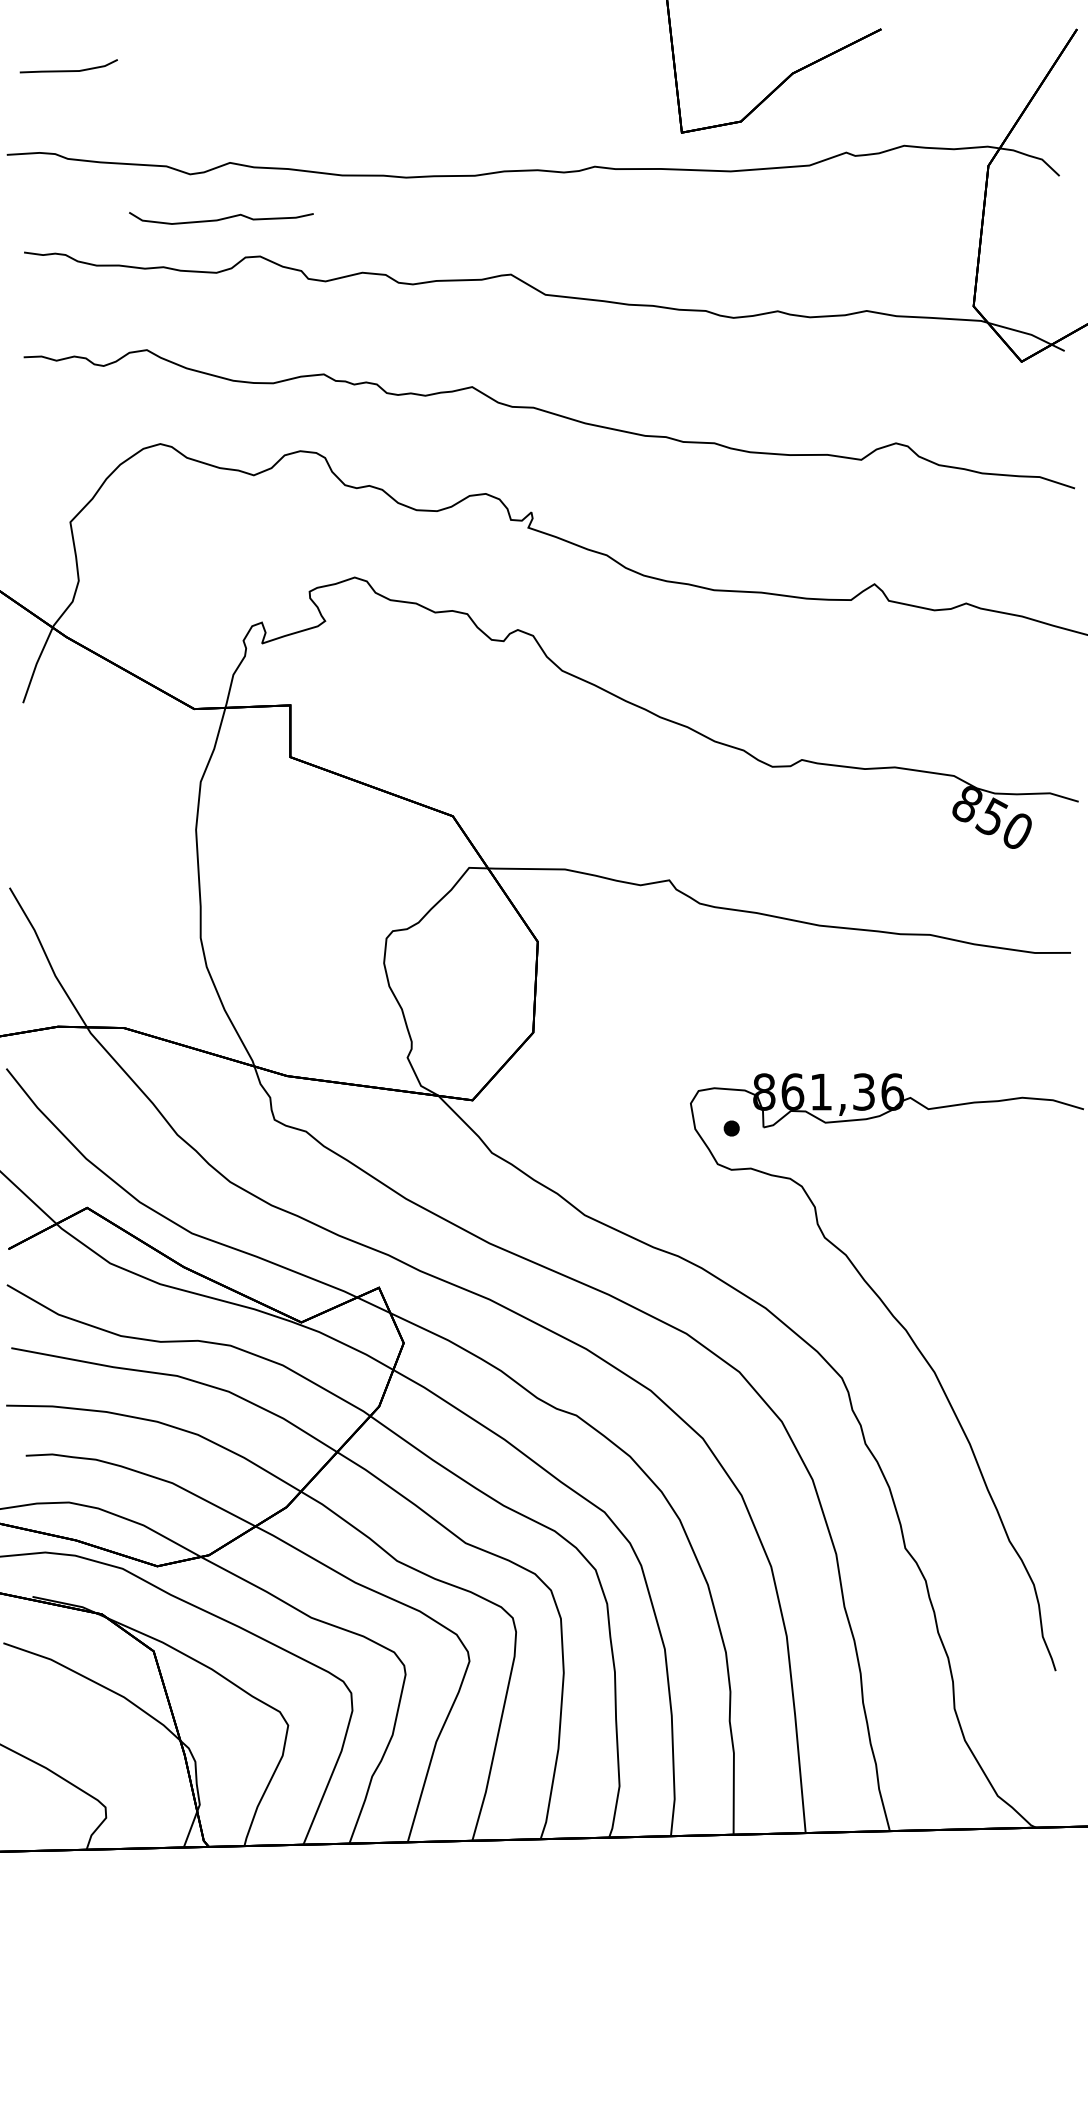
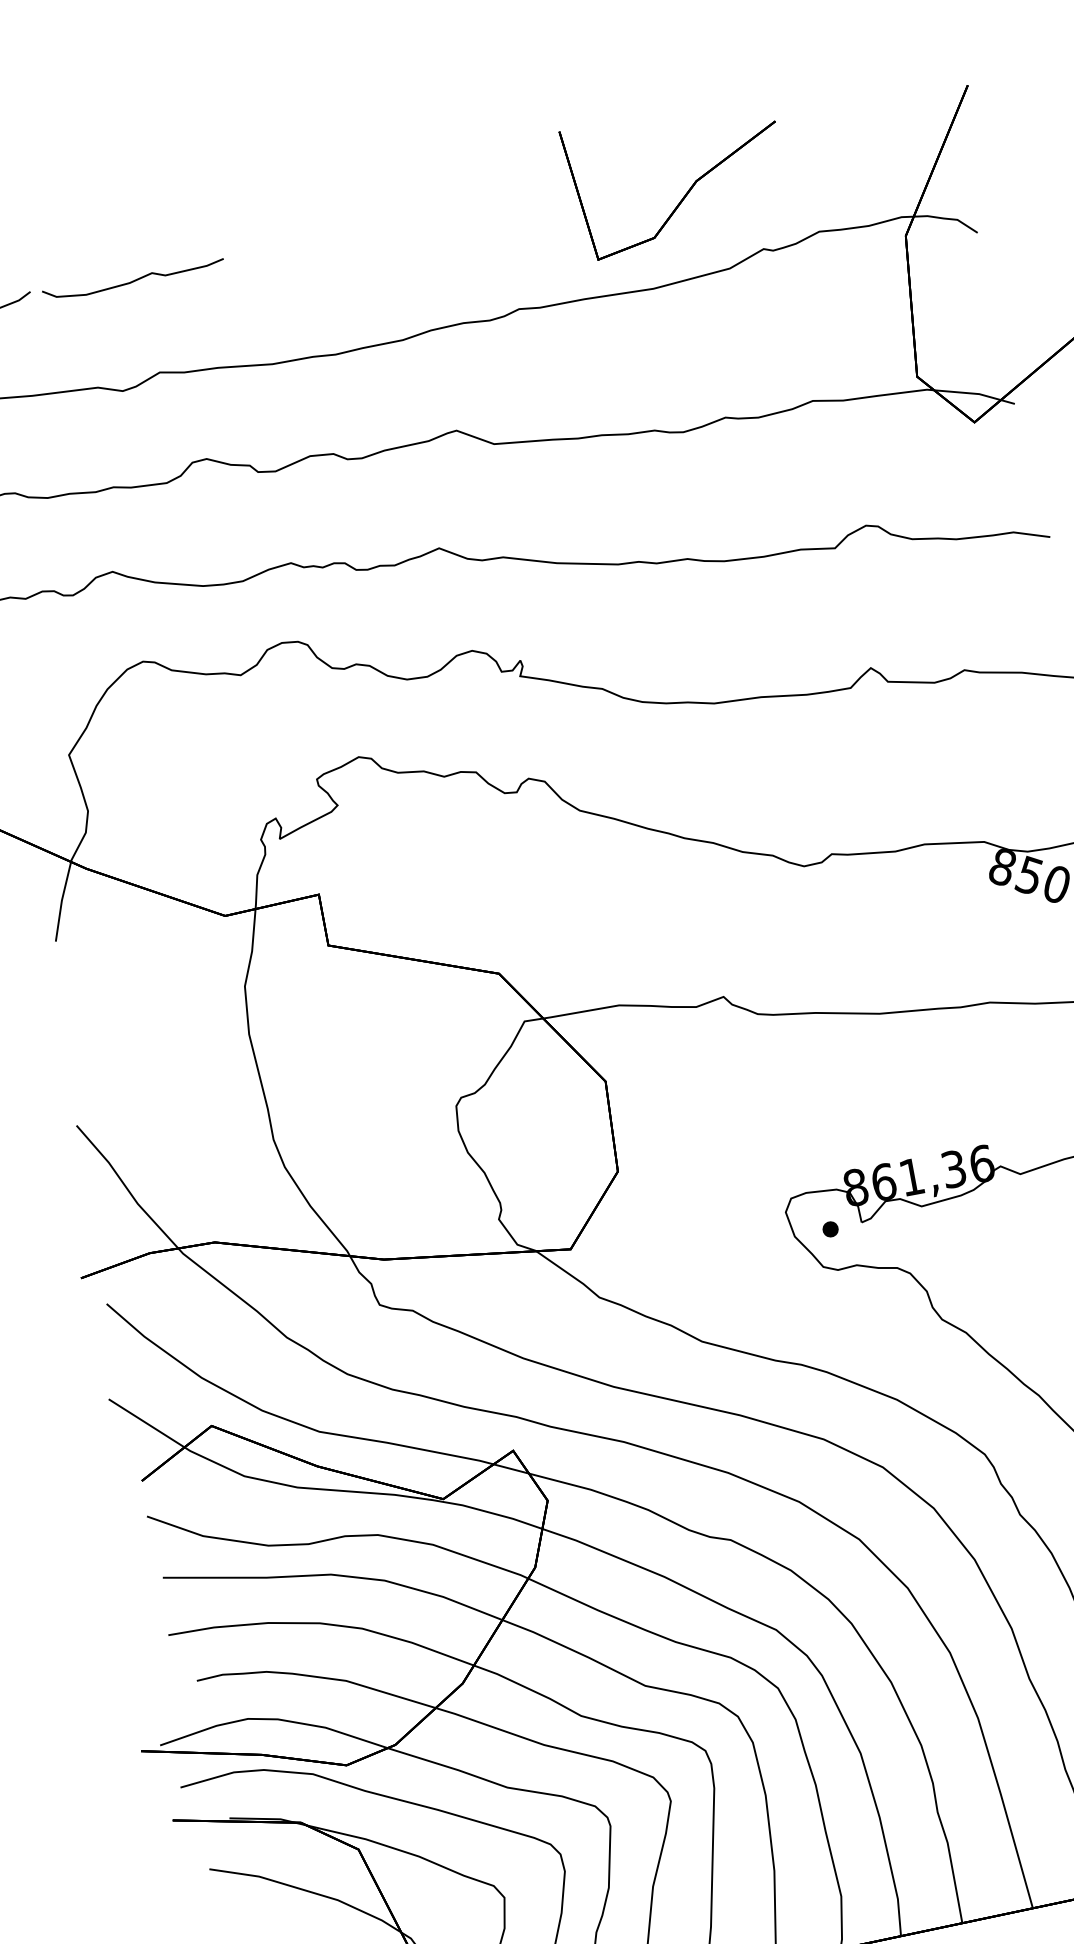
curve: (221, 218) -> (133, 280), moved

